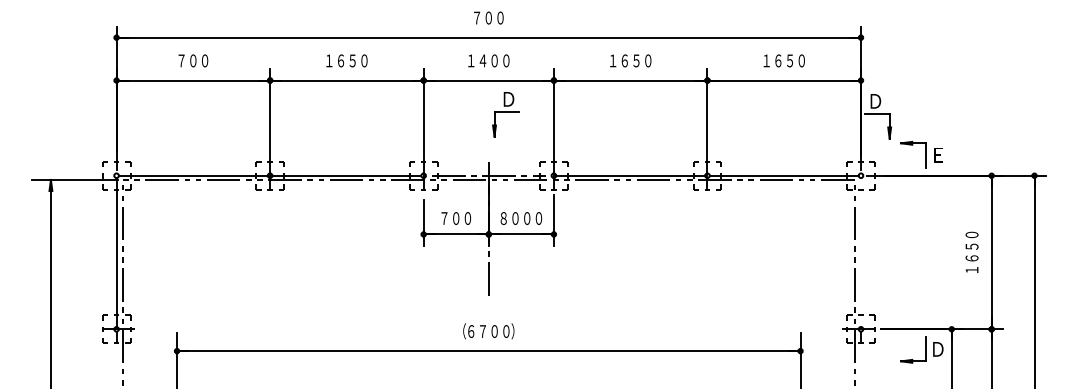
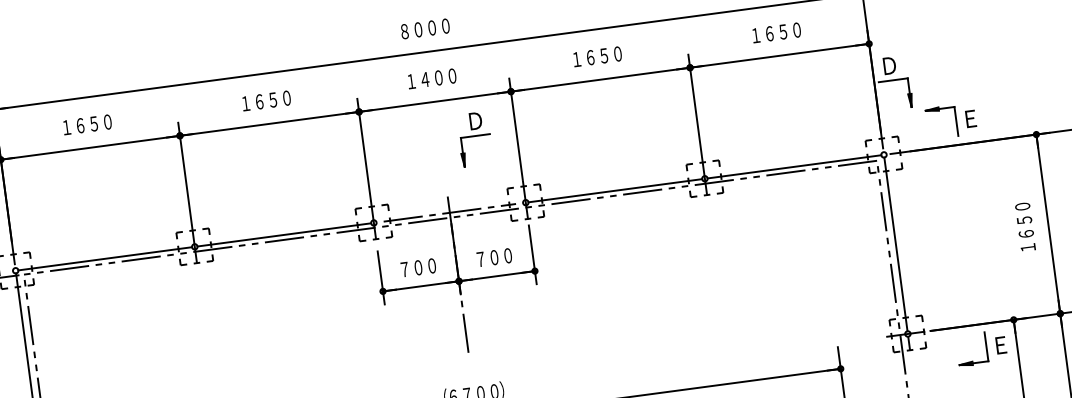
text: (488, 17) -> (424, 28), ７００ -> ８０００
text: (193, 60) -> (87, 124), ７００ -> １６５０
part: (505, 114) -> (474, 139), moved
text: (521, 218) -> (494, 257), ８０００ -> ７００
line: (861, 252) -> (896, 244), added
text: (938, 349) -> (1001, 345), Ｄ -> Ｅ

